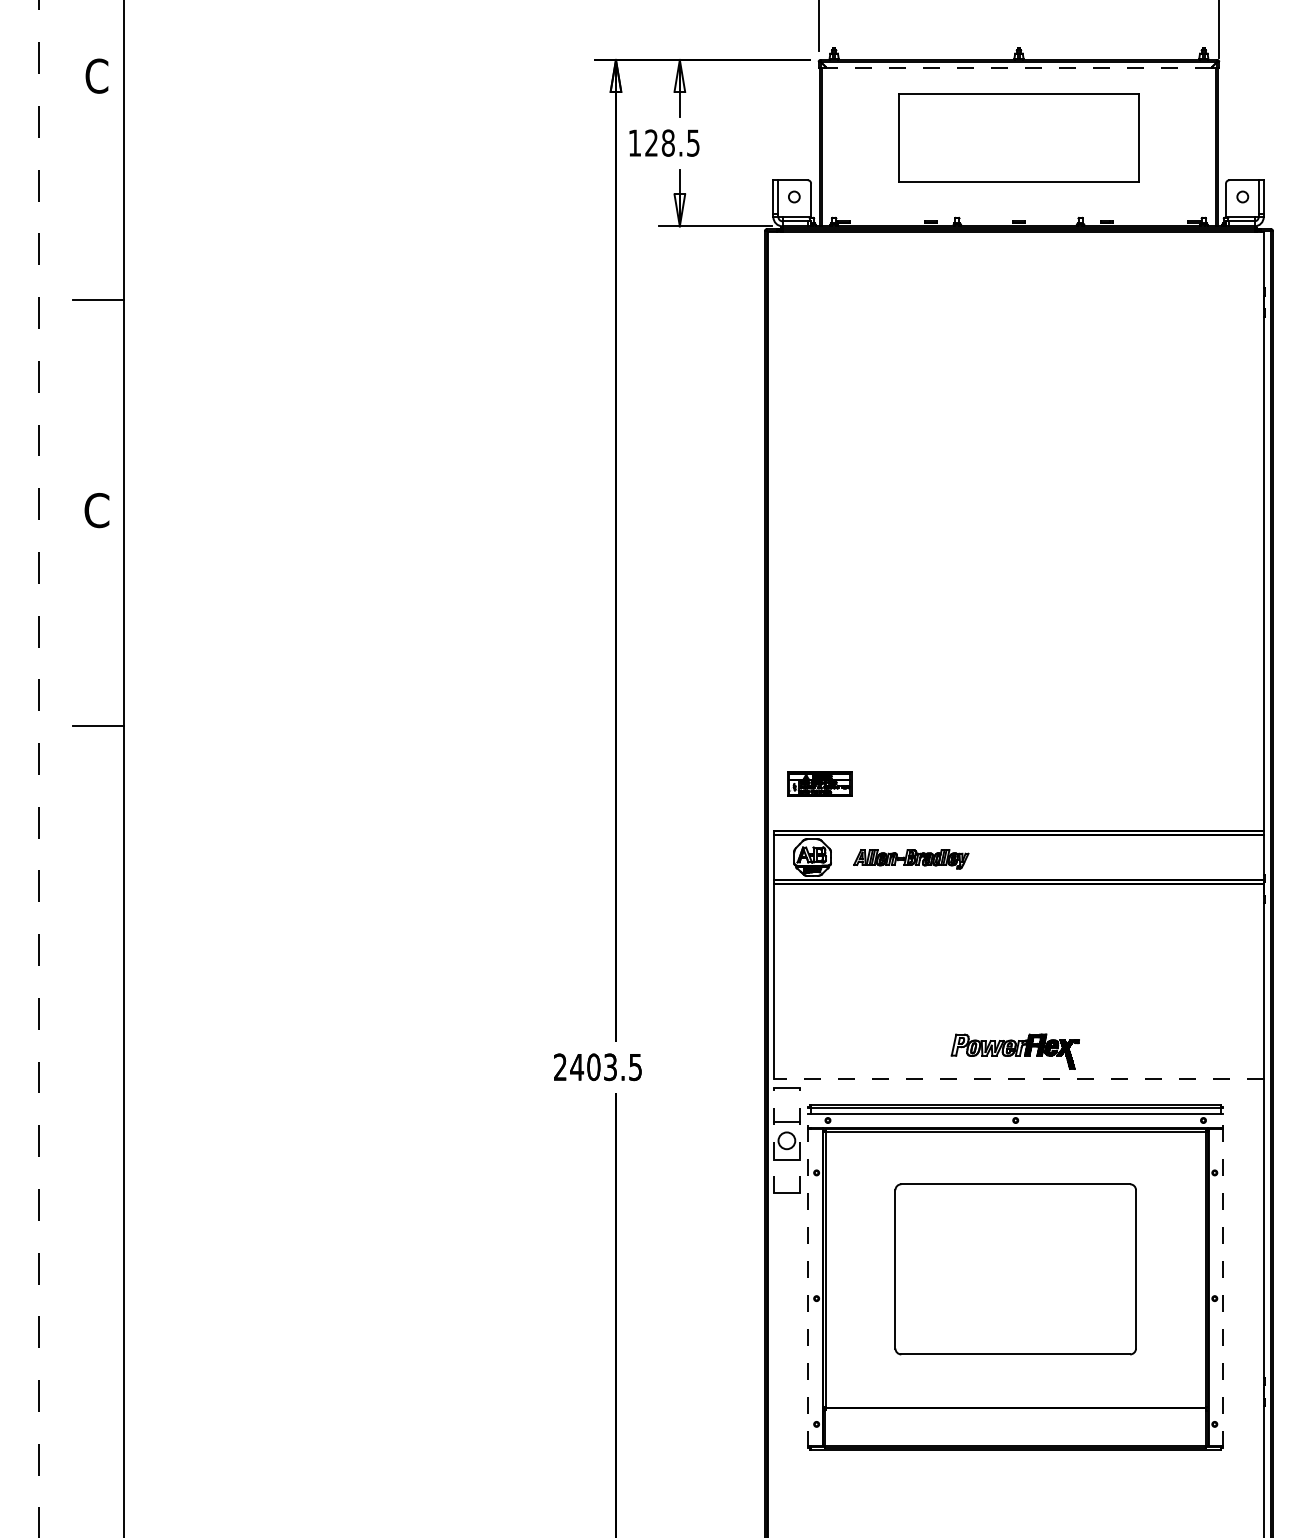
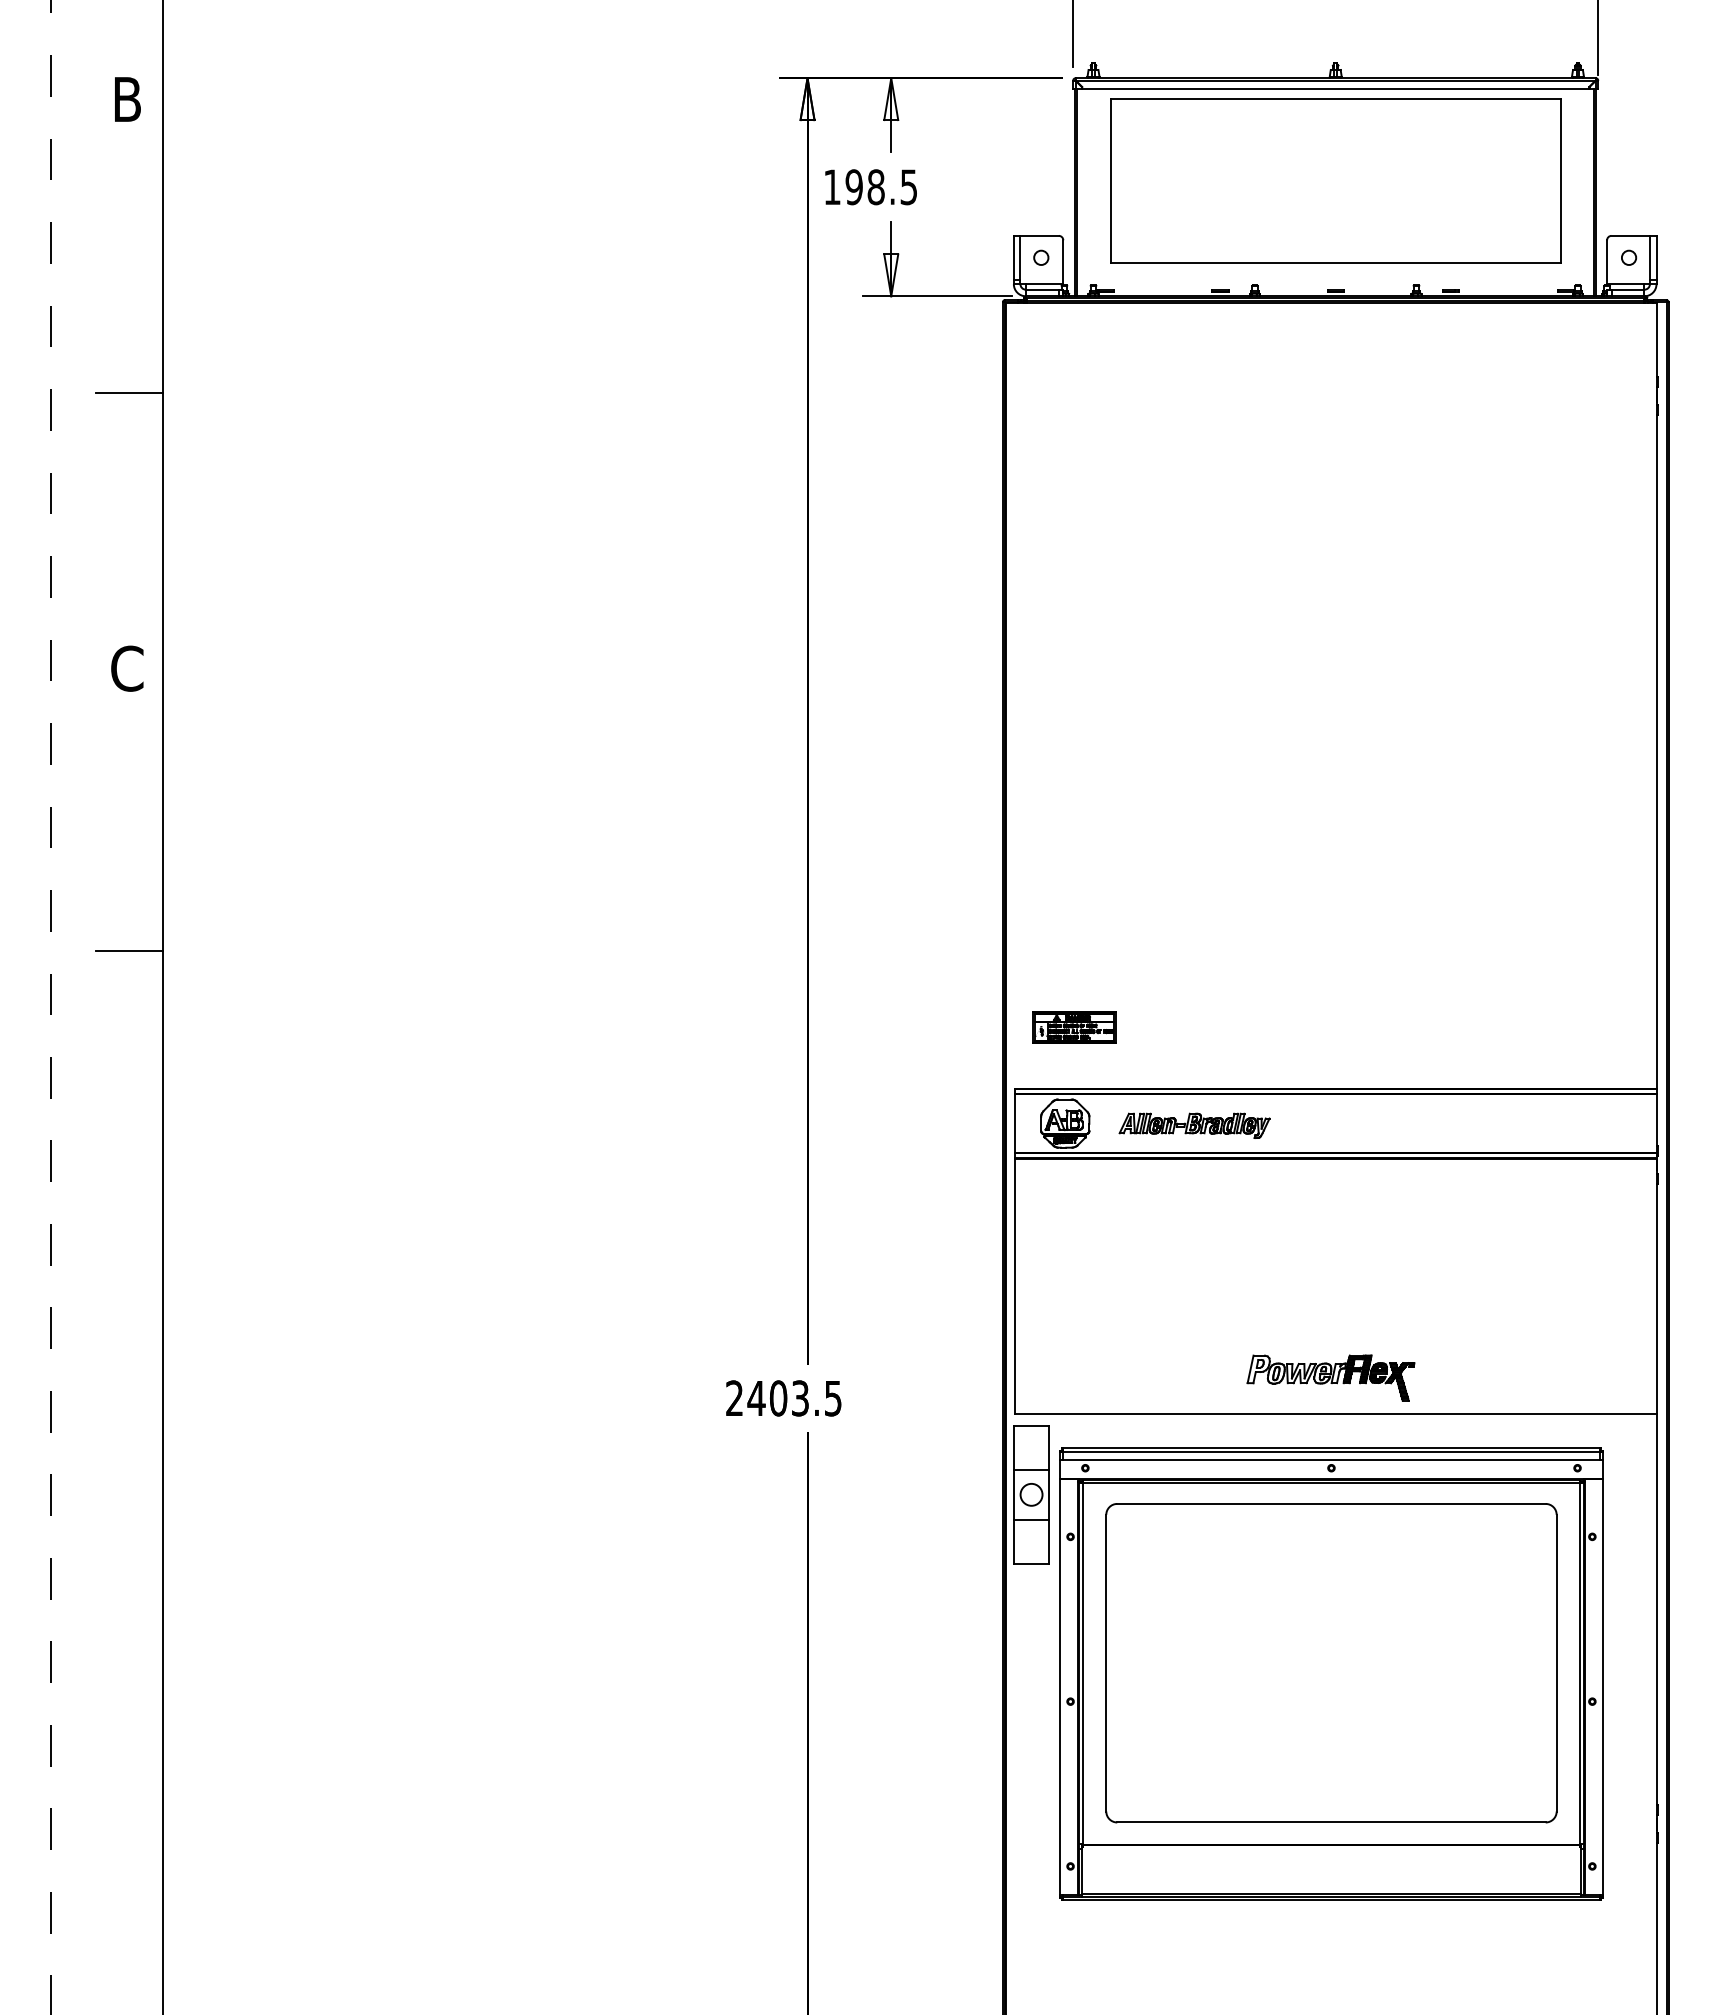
line: (1018, 68) -> (1335, 89), dashed -> solid
text: (97, 76) -> (127, 99), C -> B
part: (1018, 137) -> (1335, 180), size x1.43
text: (651, 143) -> (853, 187), 128.5 -> 198.5
line: (1018, 1079) -> (1335, 1414), dashed -> solid
line: (773, 1140) -> (1013, 1494), dashed -> solid
line: (800, 1140) -> (1049, 1494), dashed -> solid
part: (1015, 1269) -> (1331, 1663), size x1.43
line: (808, 1277) -> (1059, 1673), dashed -> solid
line: (1223, 1277) -> (1603, 1673), dashed -> solid

